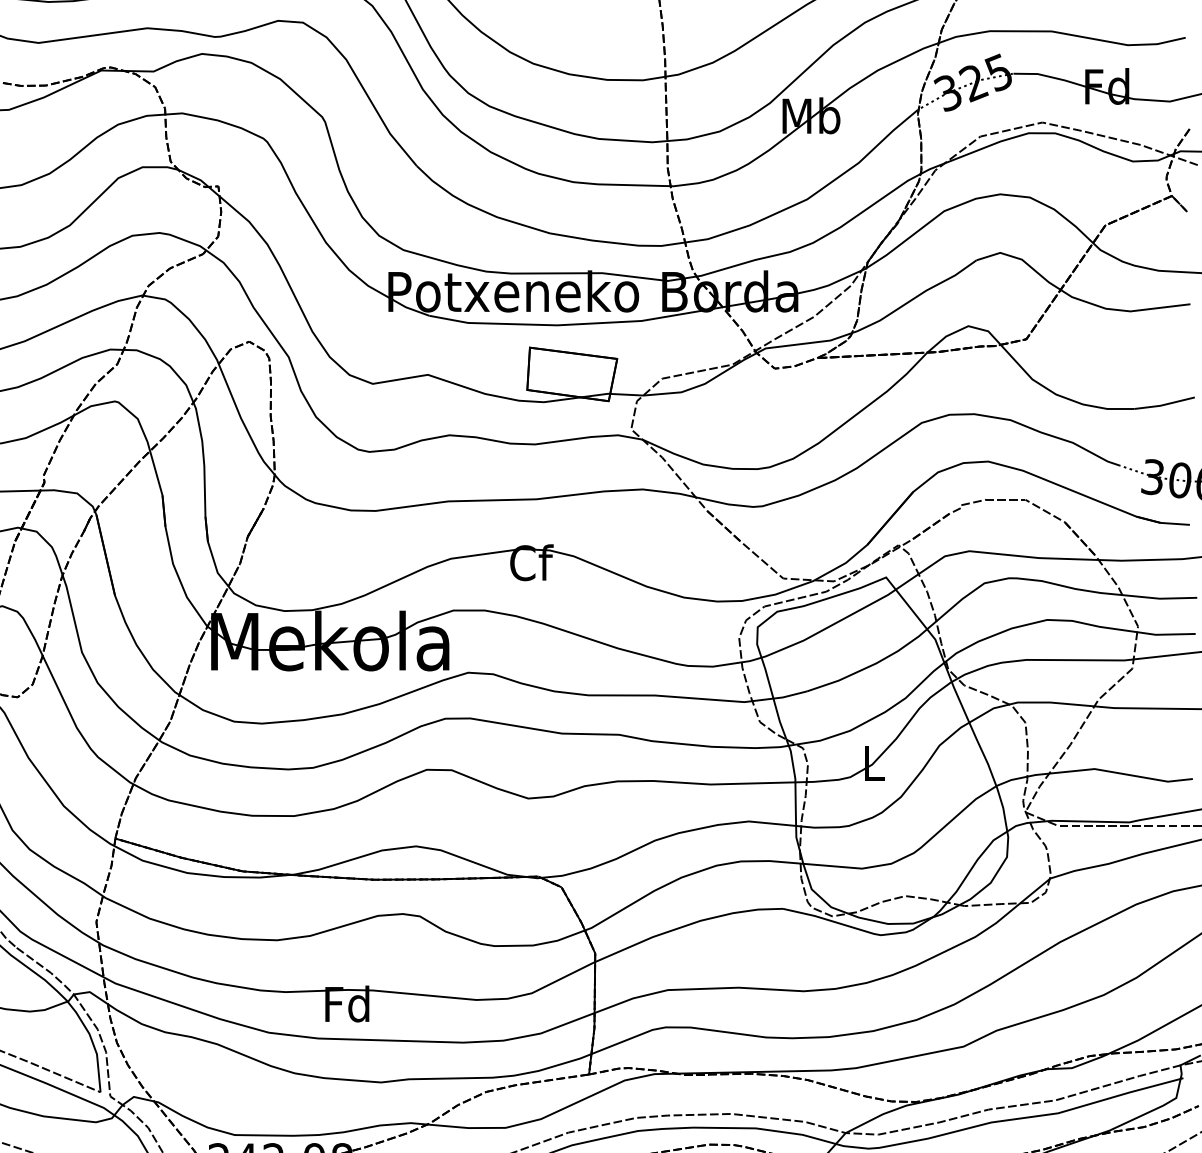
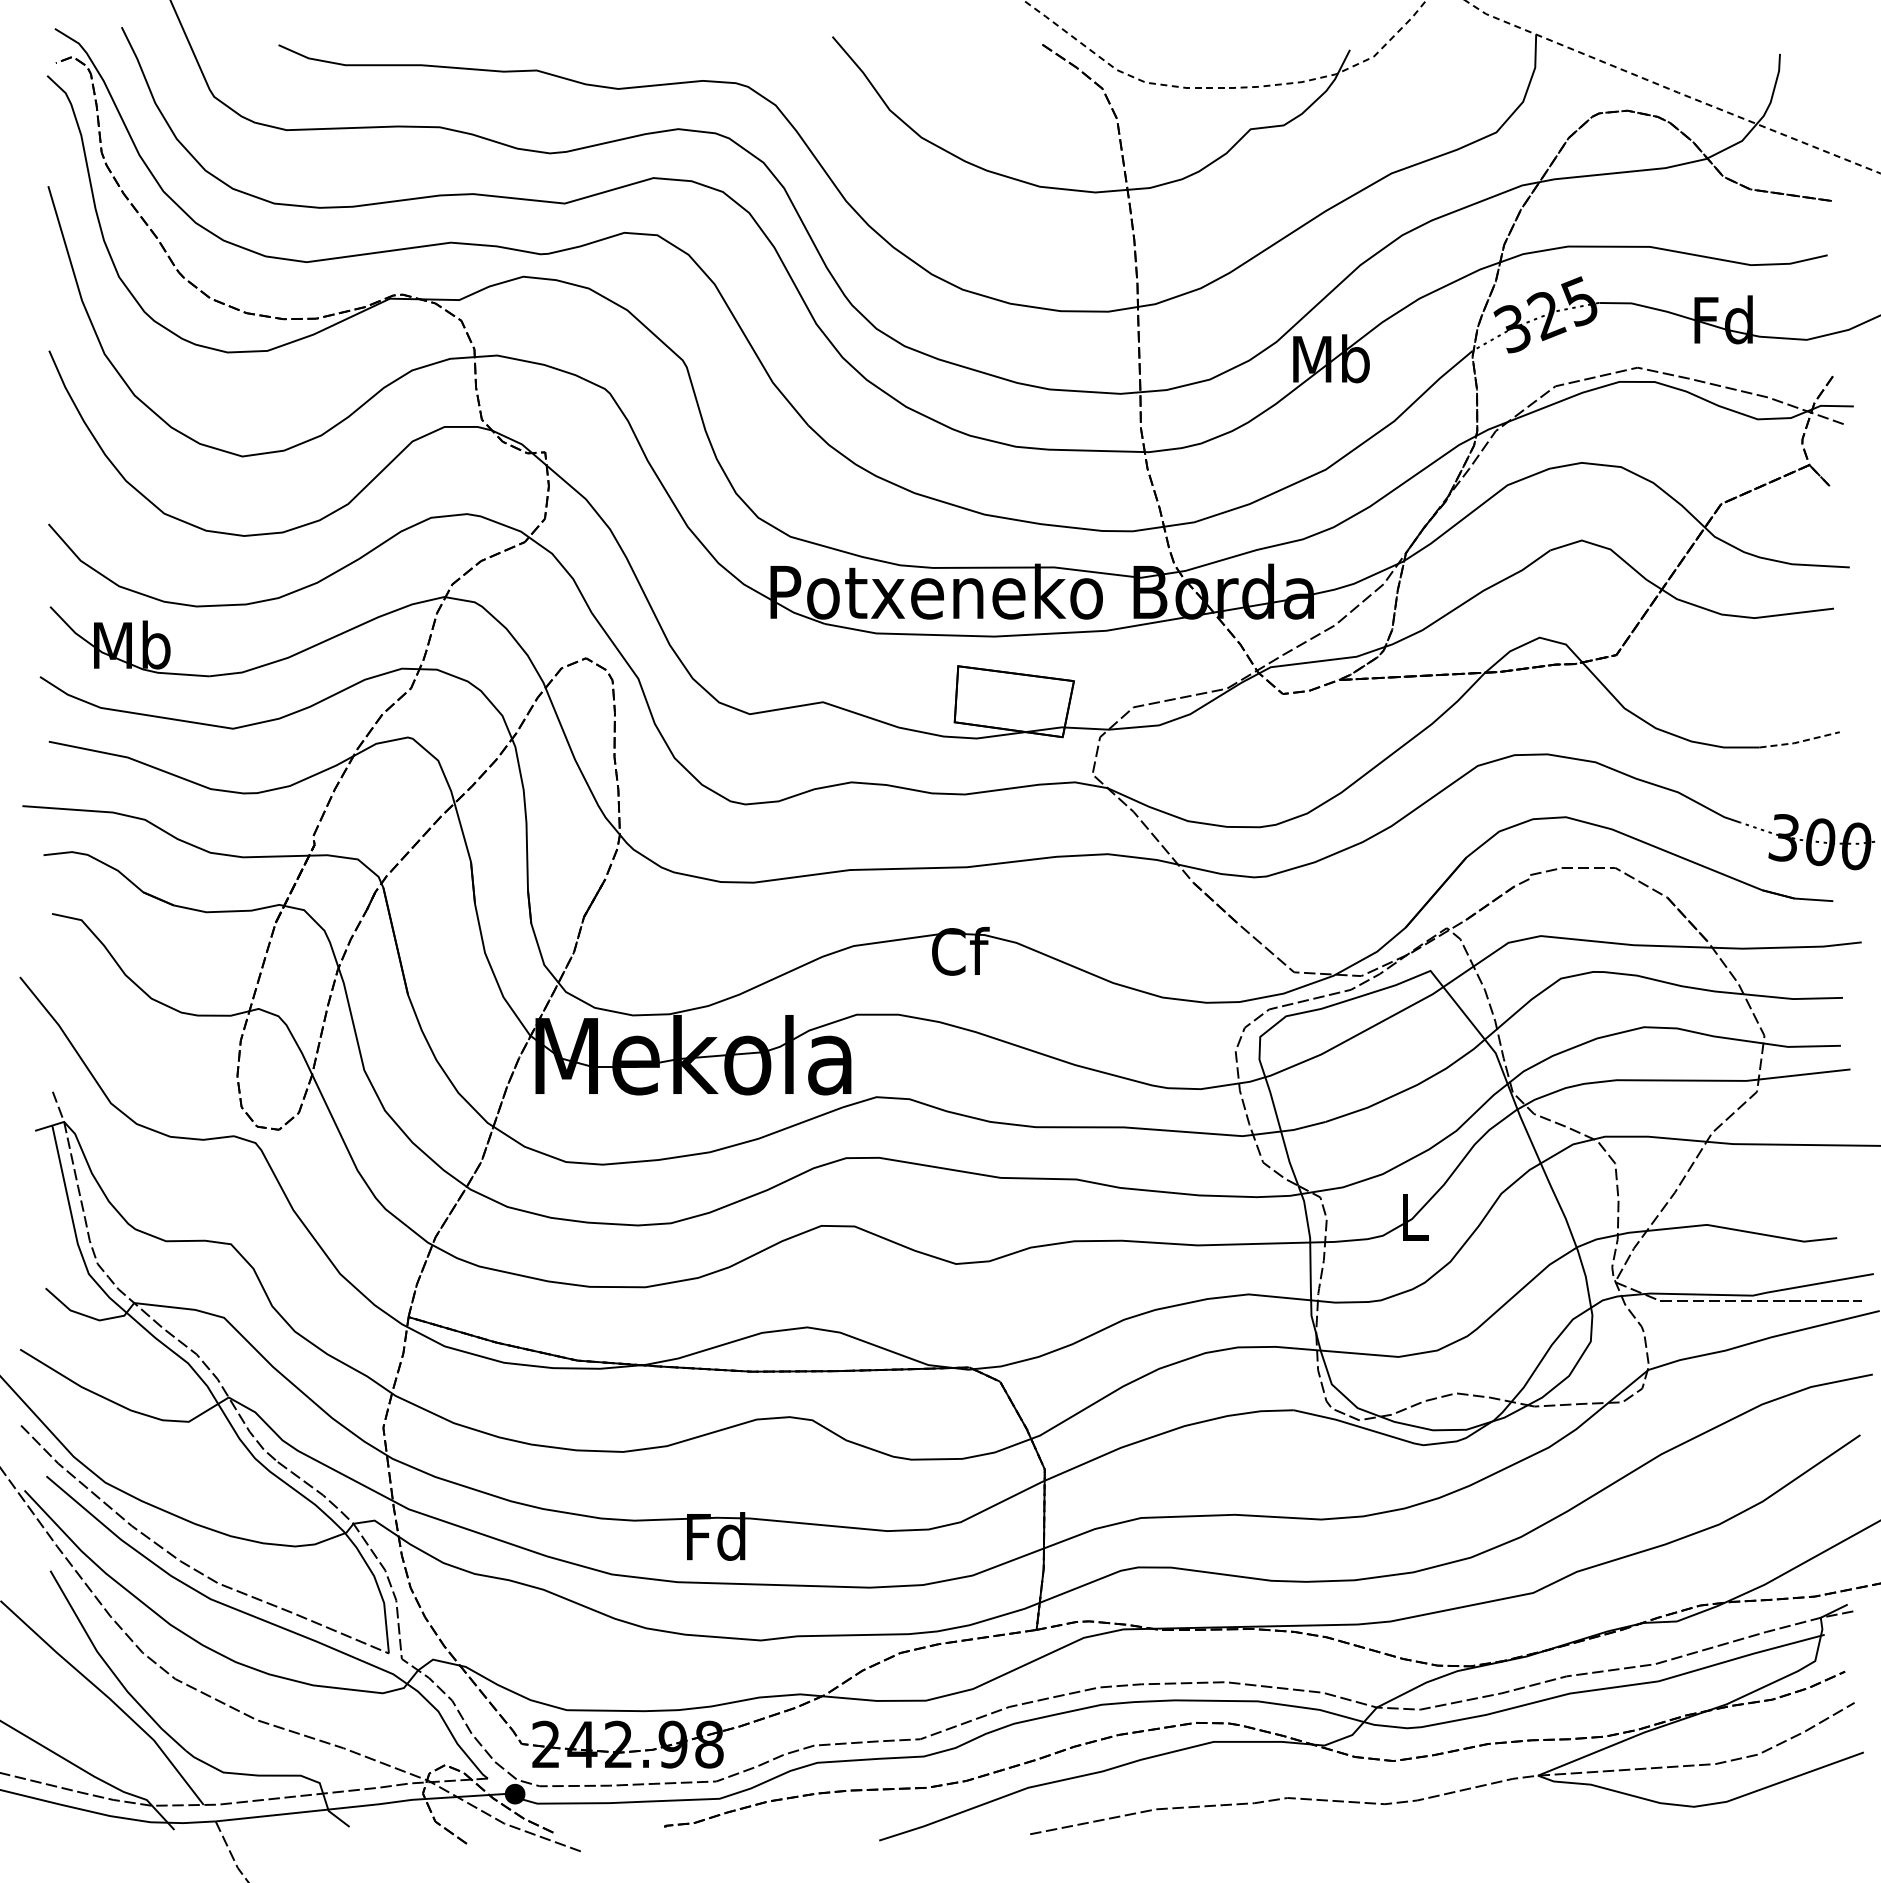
line: (1164, 404) -> (1799, 741), solid -> dashed

